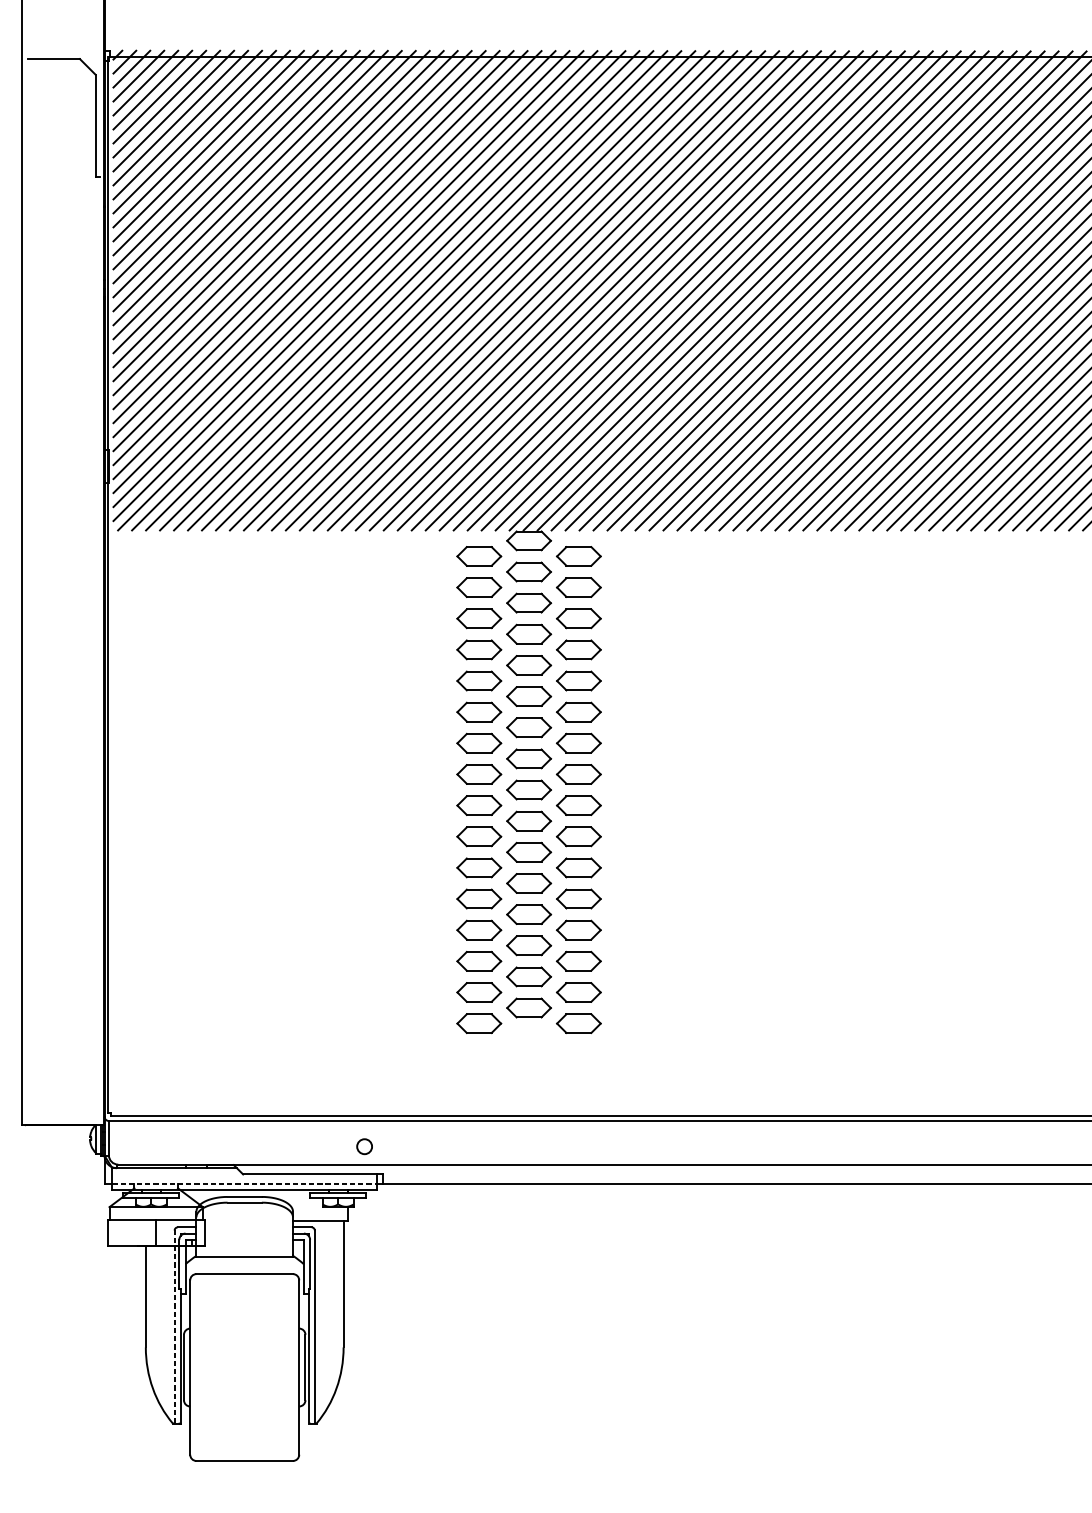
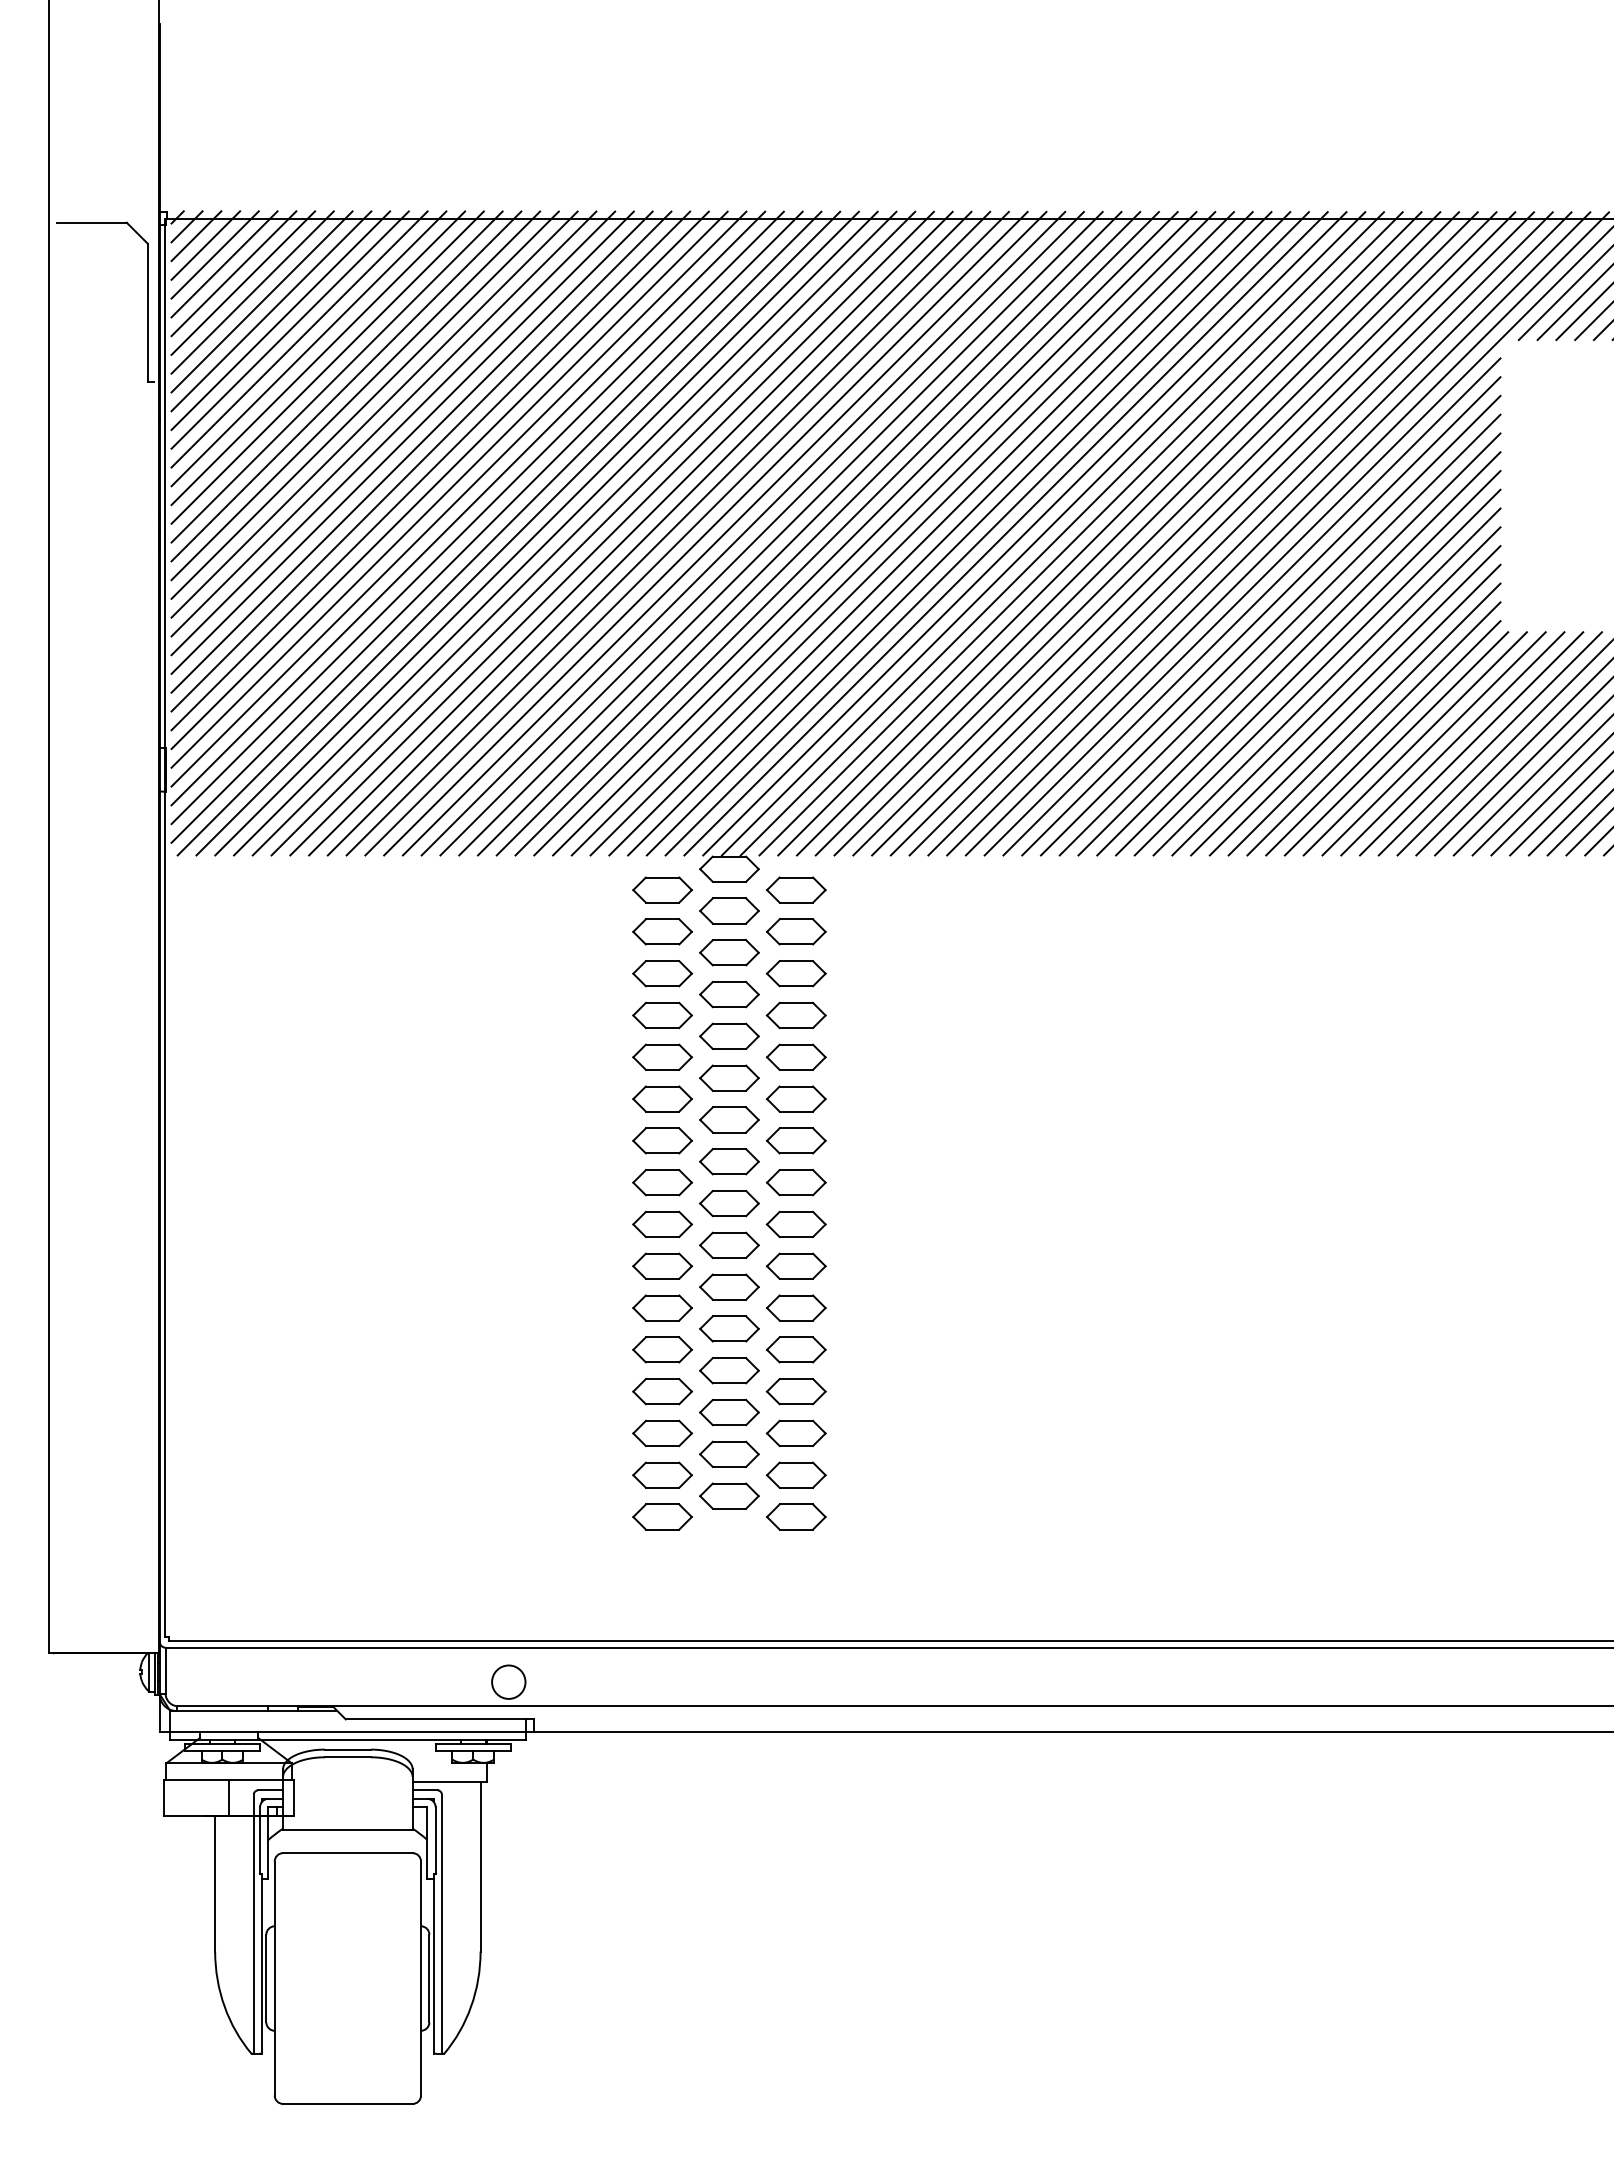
circle: (364, 1146) -> (508, 1681), size x1.67
line: (244, 1183) -> (347, 1731), dashed -> solid
line: (174, 1326) -> (253, 1923), dashed -> solid

